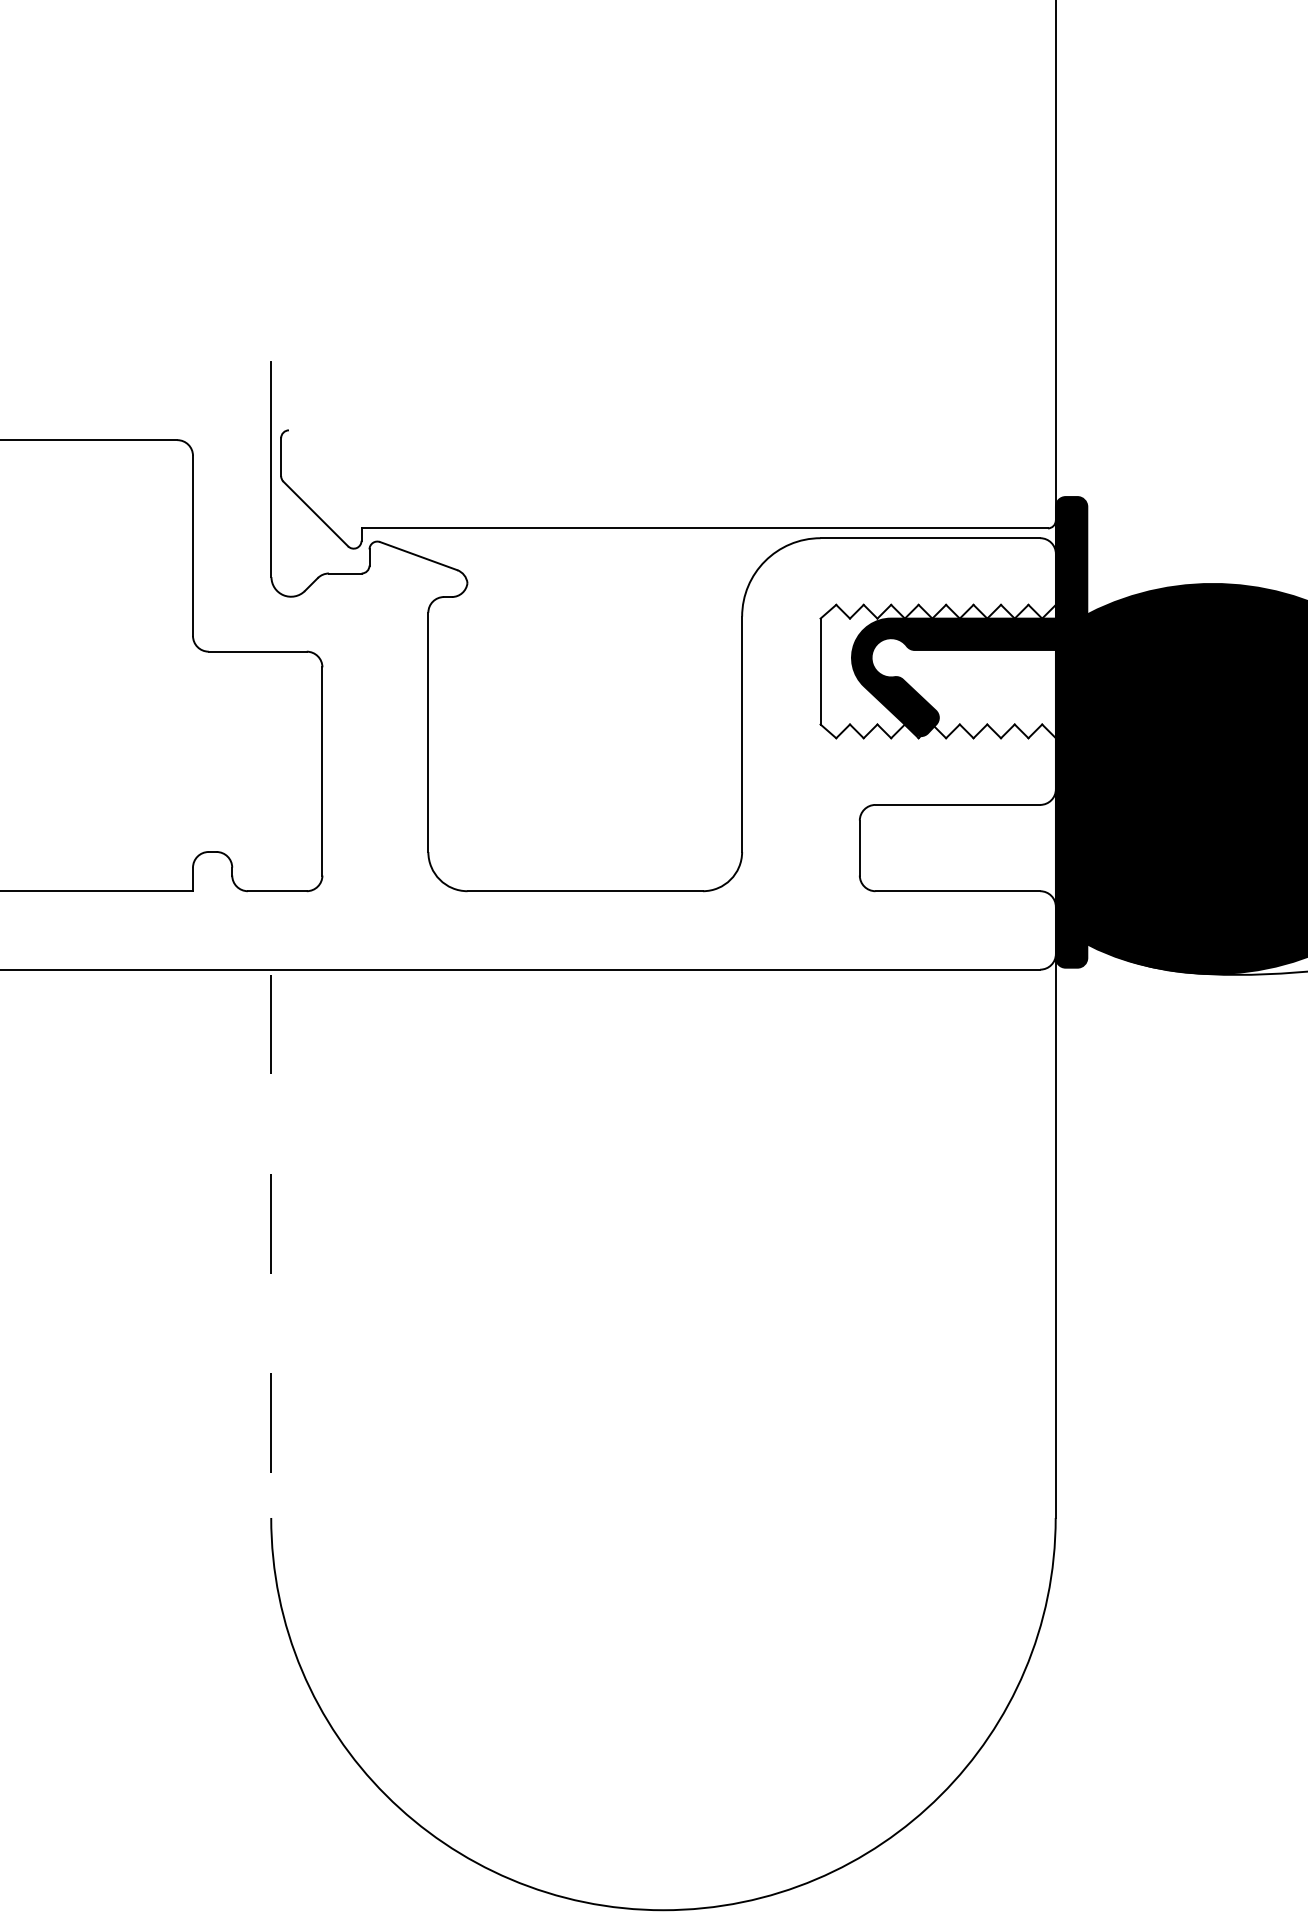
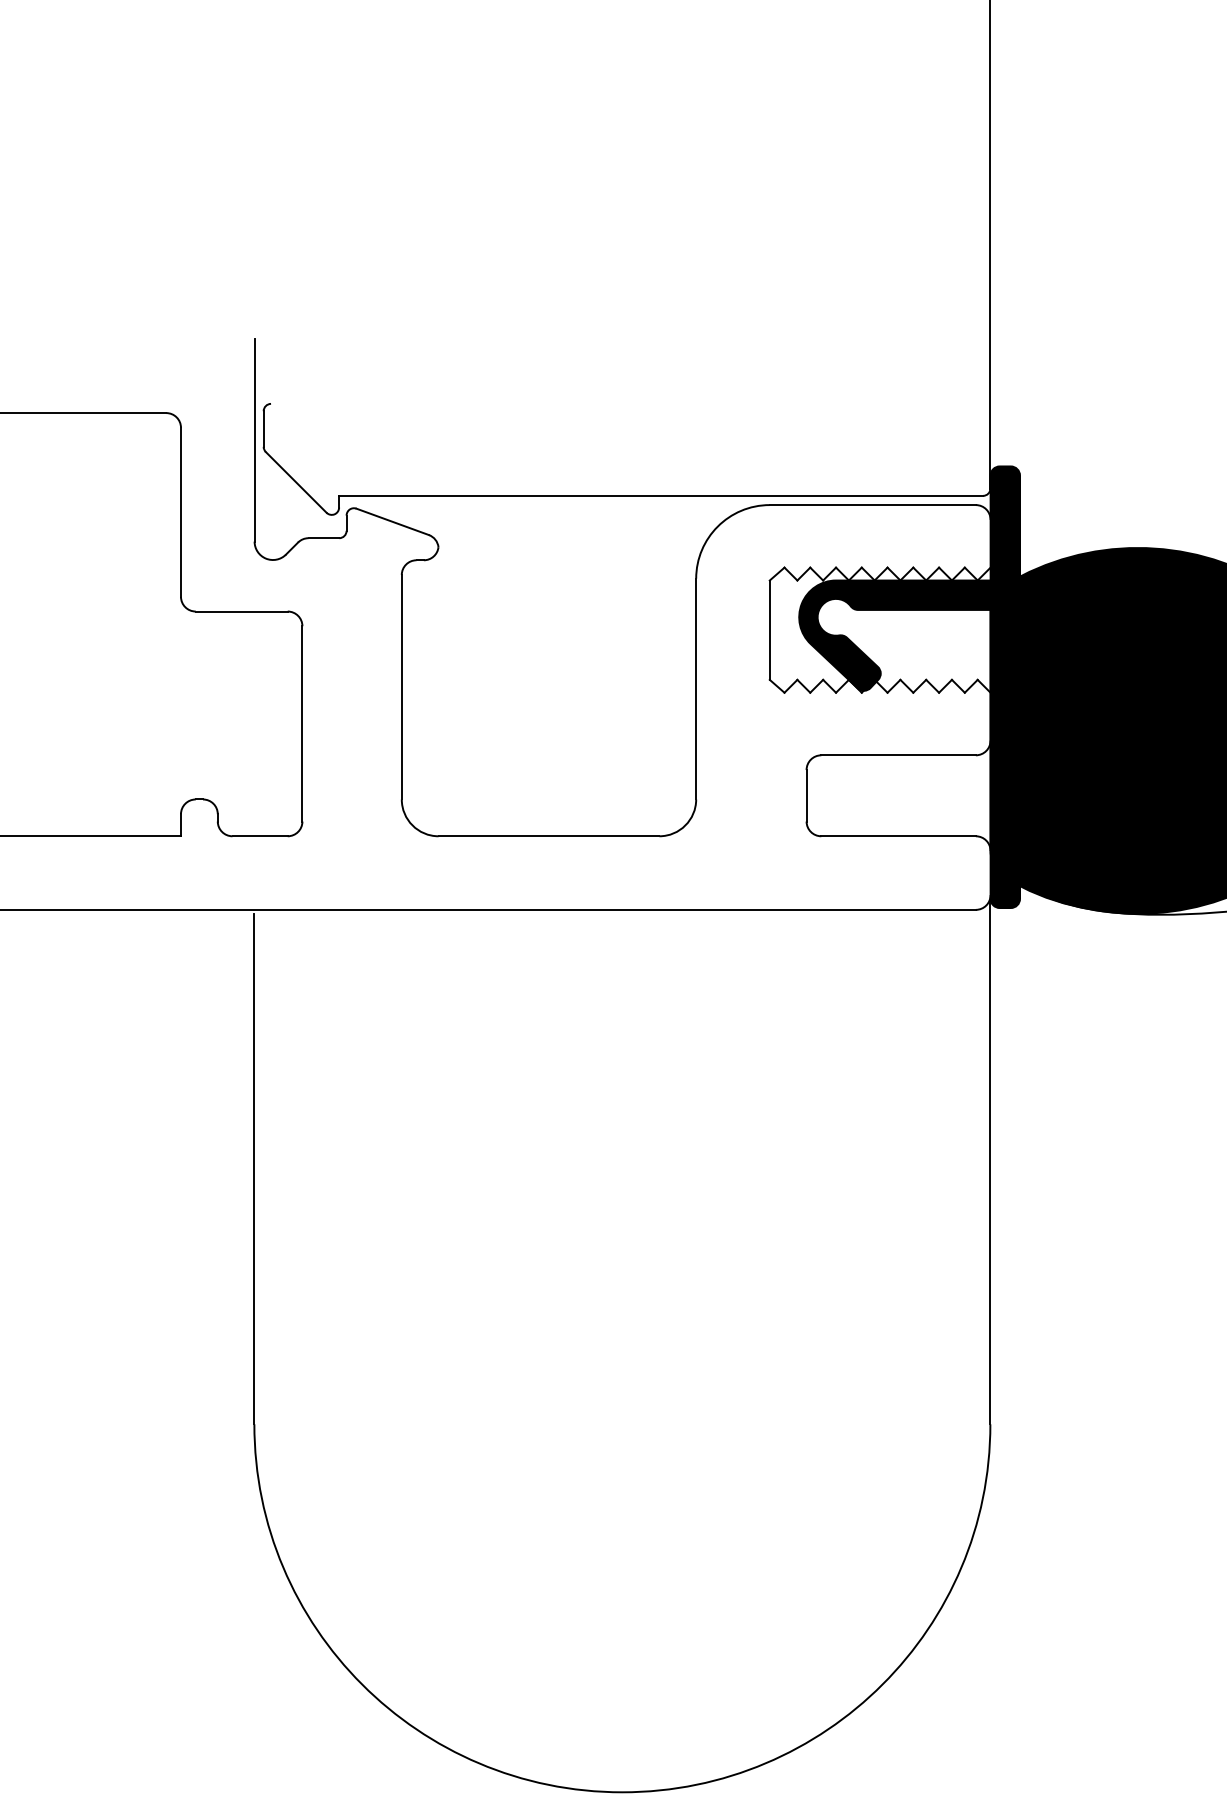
line: (271, 1246) -> (254, 1169), dashed -> solid

